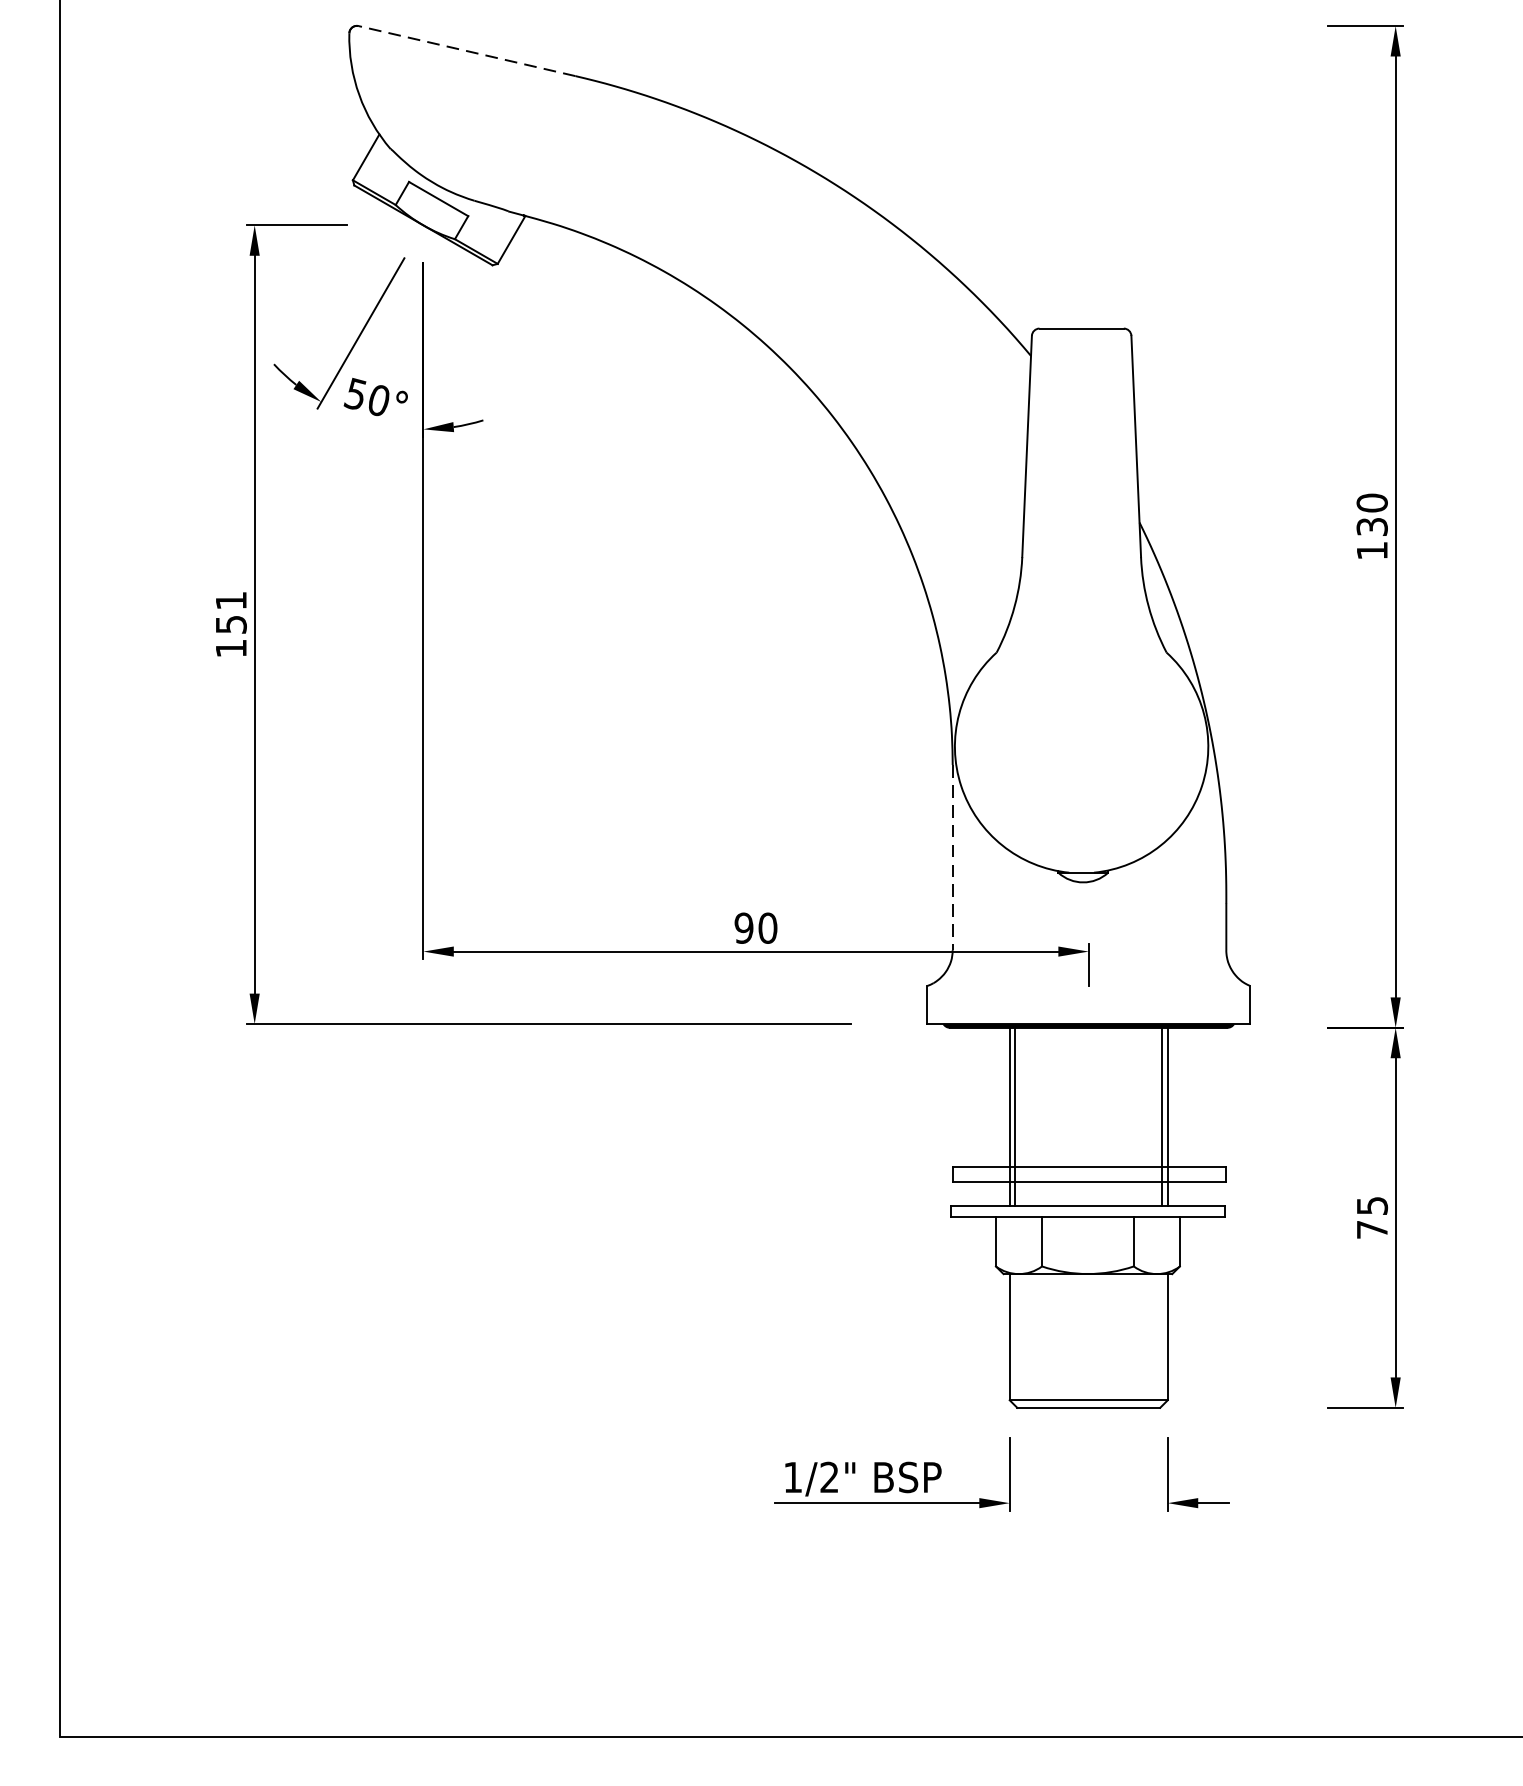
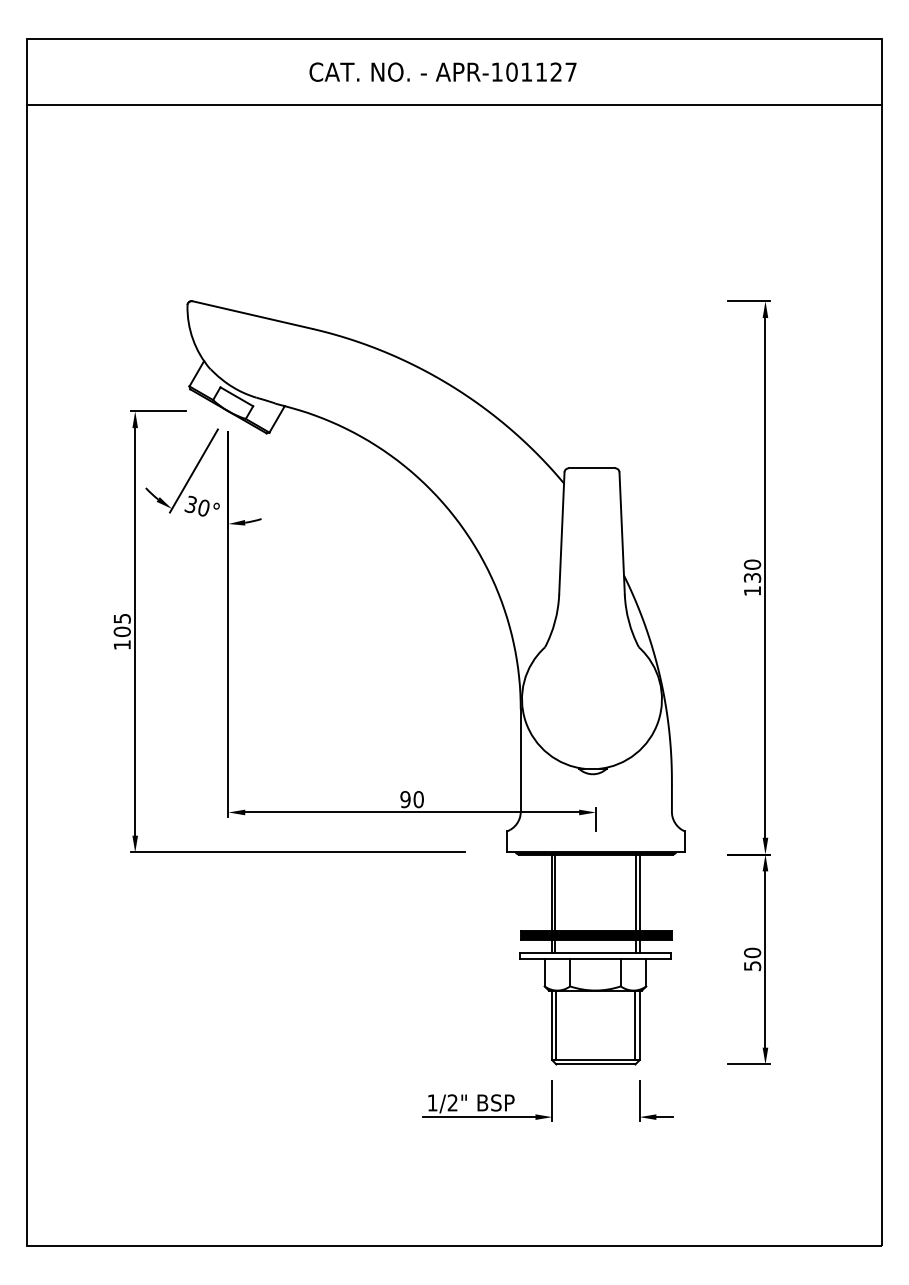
line: (467, 50) -> (252, 314), dashed -> solid
text: (356, 392) -> (191, 503), 50° -> 30°
text: (229, 613) -> (121, 625), 151 -> 105
line: (952, 859) -> (520, 761), dashed -> solid
fill: (1087, 1174) -> (595, 935), added
text: (1372, 1217) -> (752, 959), 75 -> 50
line: (1017, 1337) -> (556, 1025), added
line: (1160, 1337) -> (635, 1025), added

